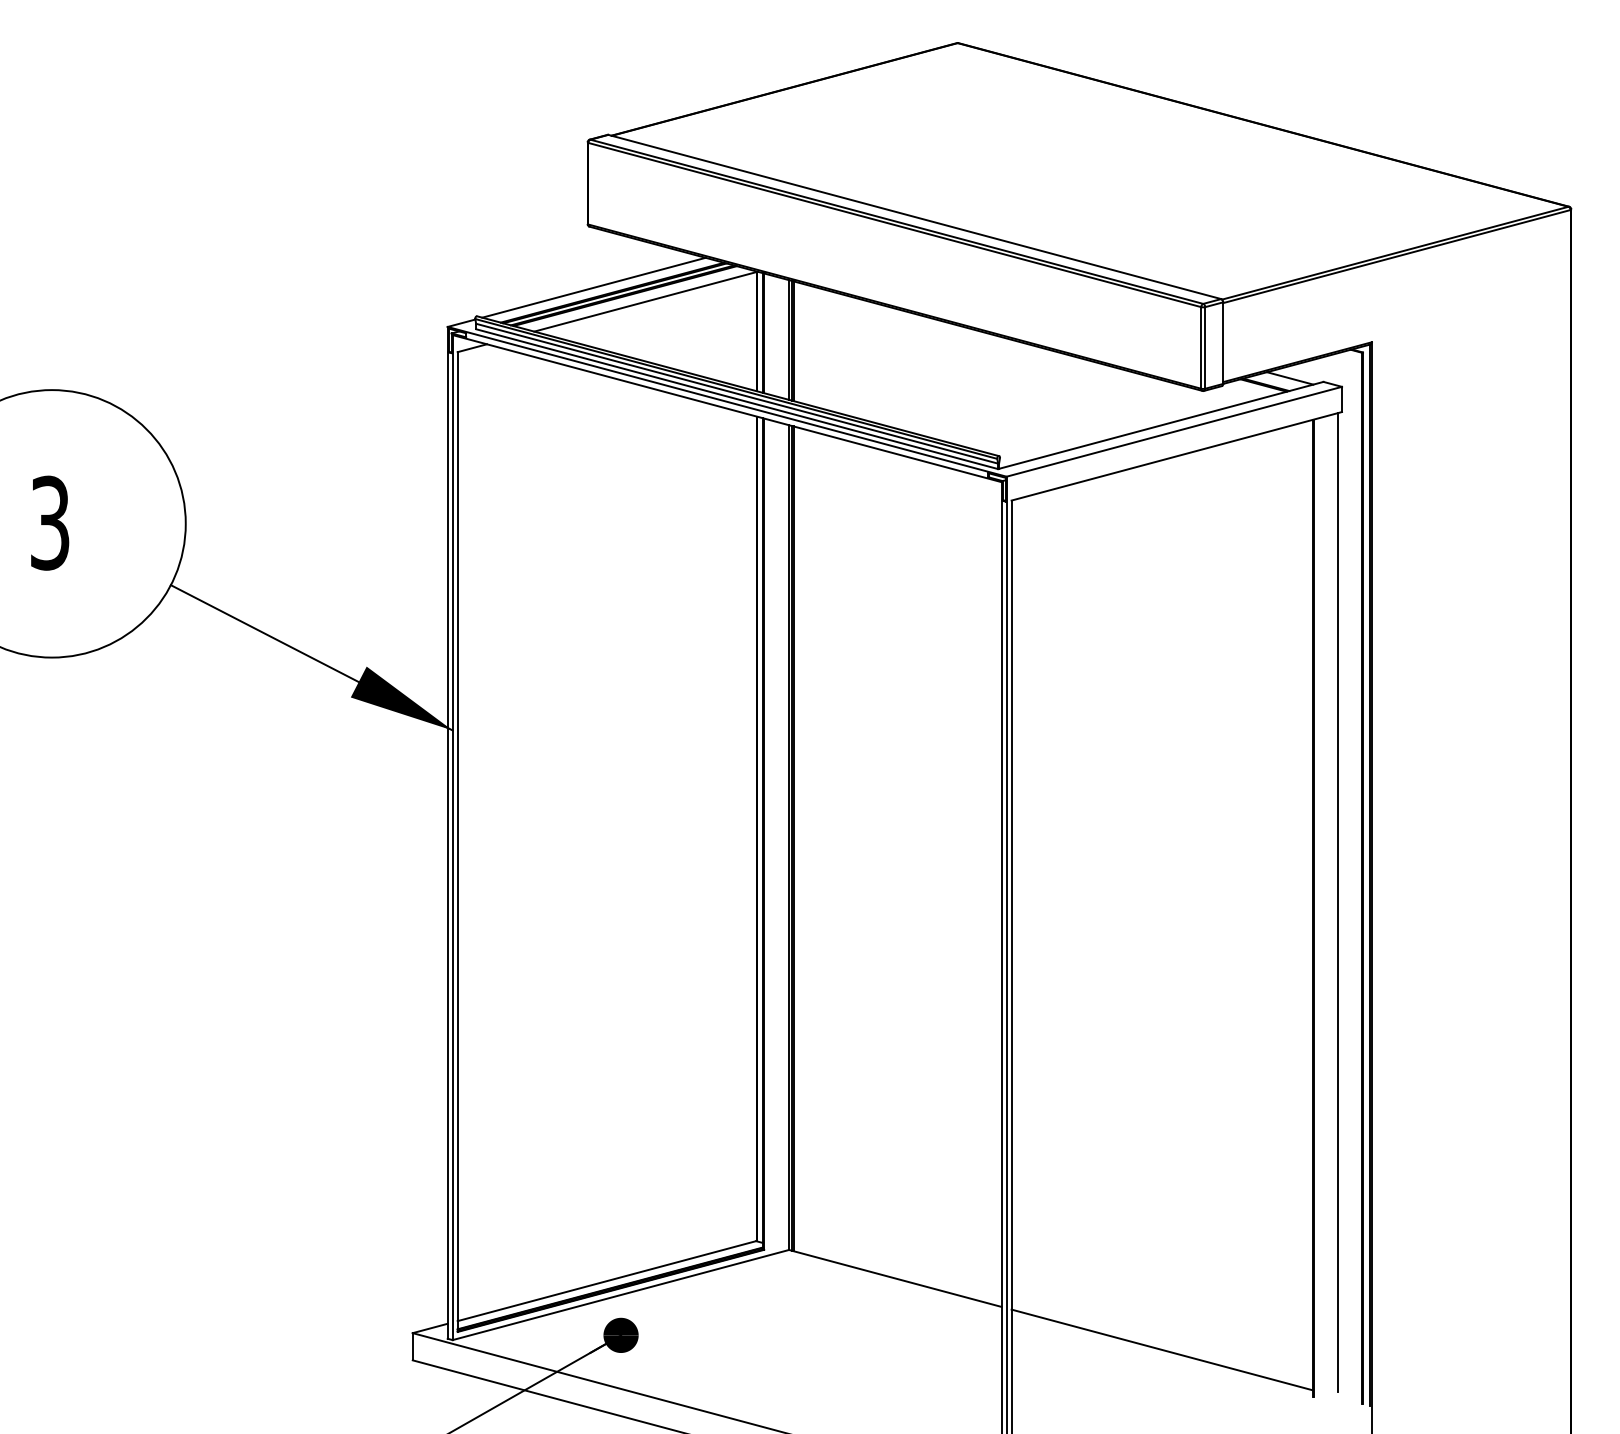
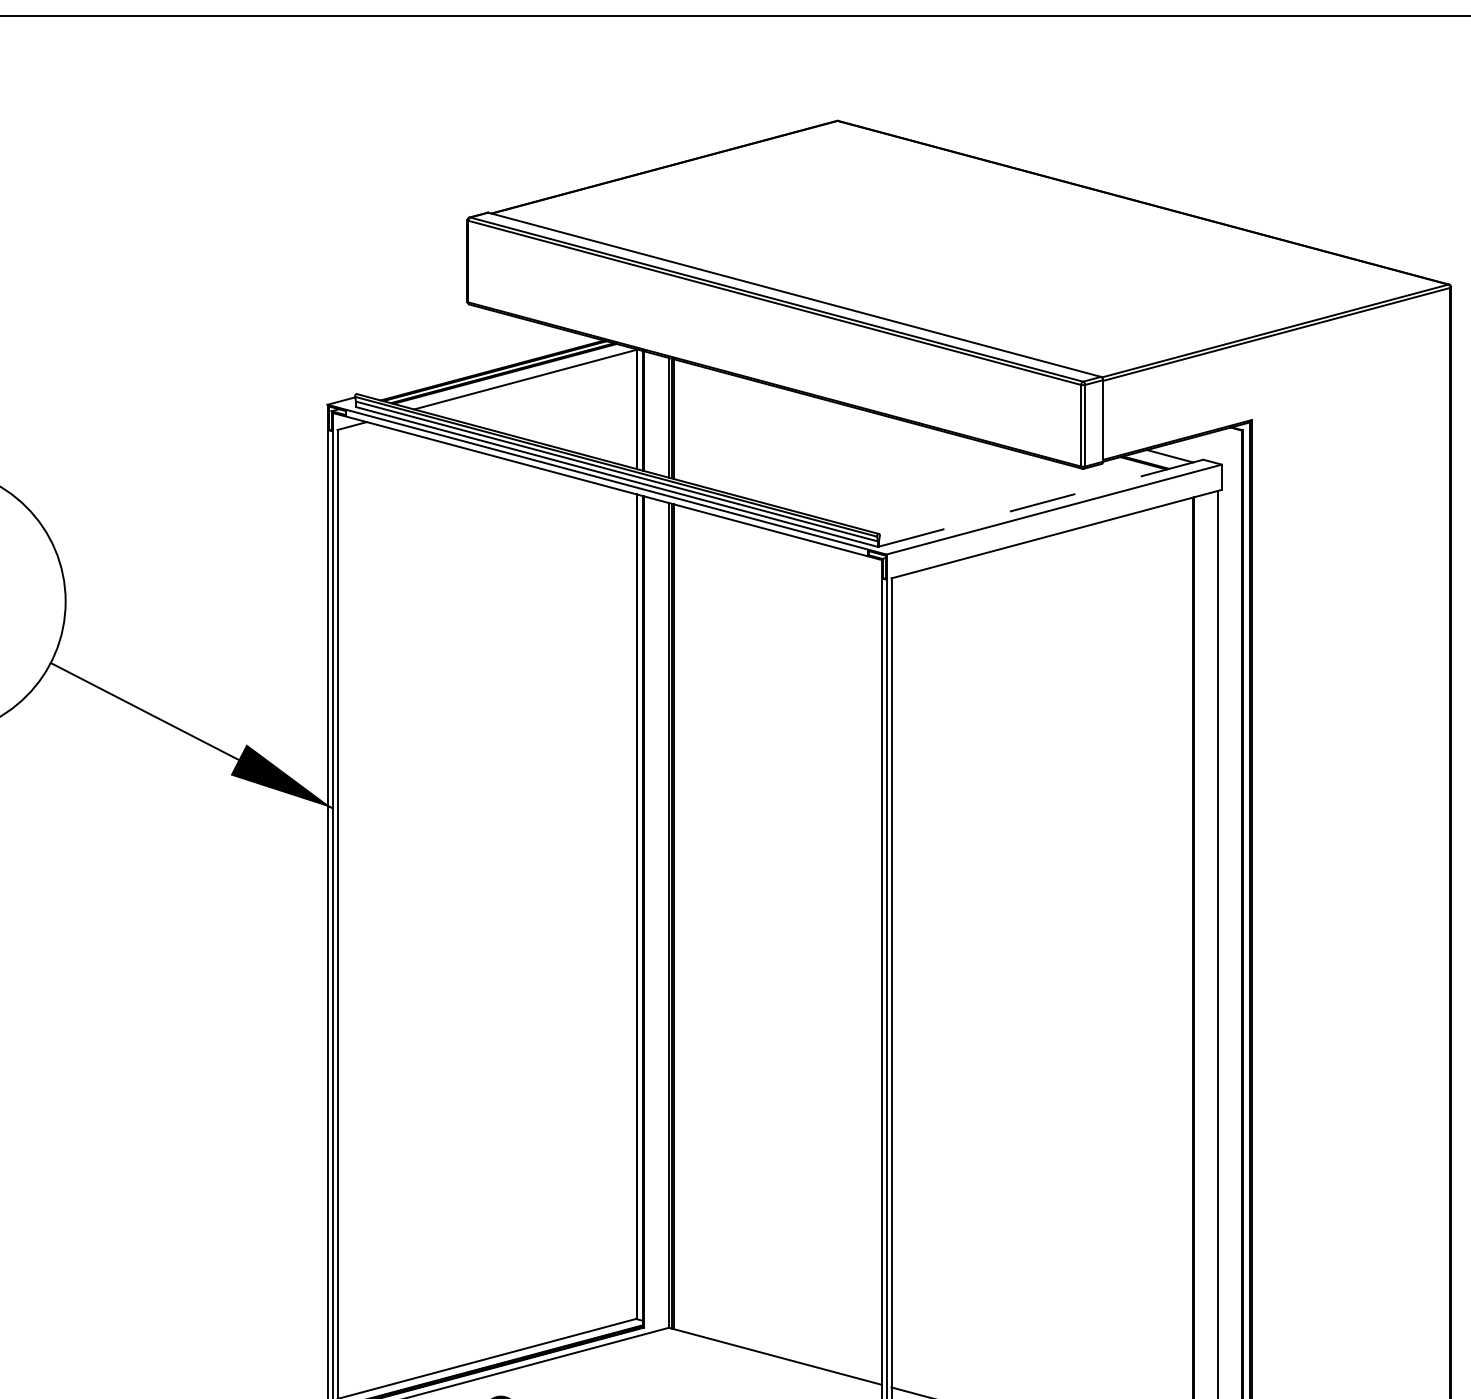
line: (593, 287) -> (473, 365), removed
line: (1161, 425) -> (1041, 503), solid -> dashed

